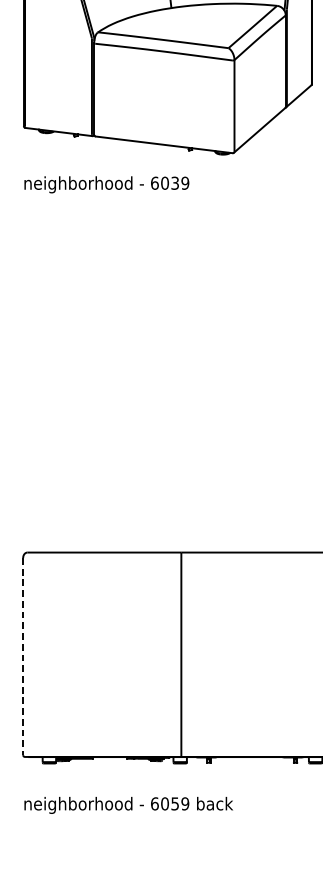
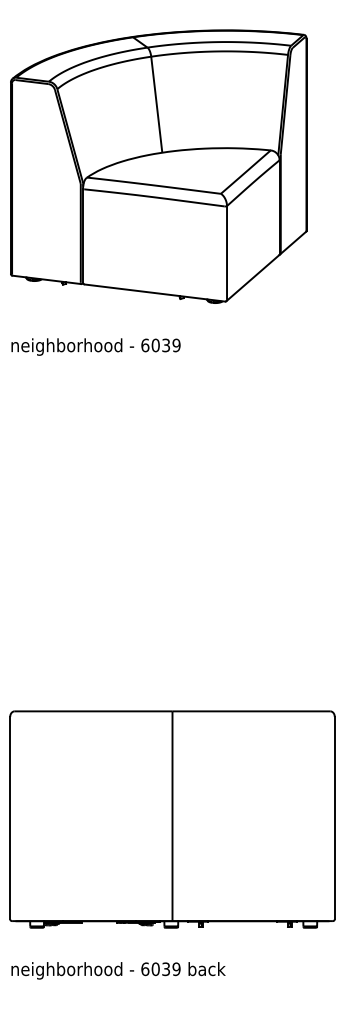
text: (106, 184) -> (95, 346), moved
line: (23, 656) -> (10, 818), dashed -> solid
text: (174, 803) -> (165, 968), 6059 -> 6039

